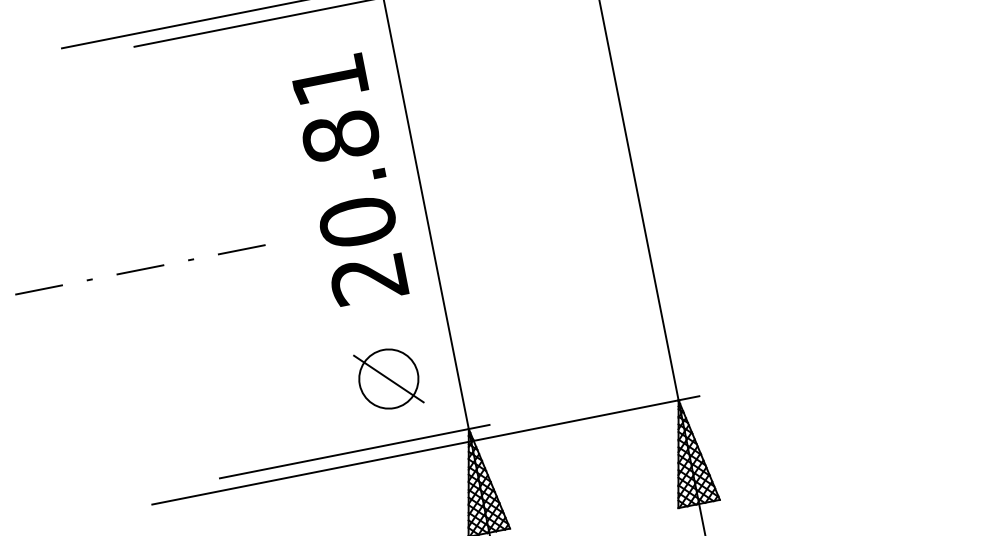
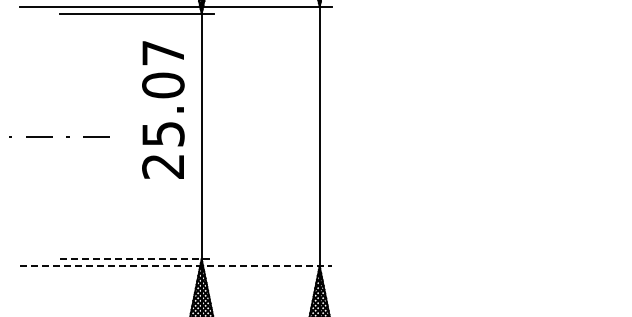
text: (343, 150) -> (163, 93), 20.81 -> 25.07
part: (387, 377) -> (162, 222), removed
line: (425, 450) -> (175, 266), solid -> dashed
line: (354, 451) -> (136, 259), solid -> dashed

